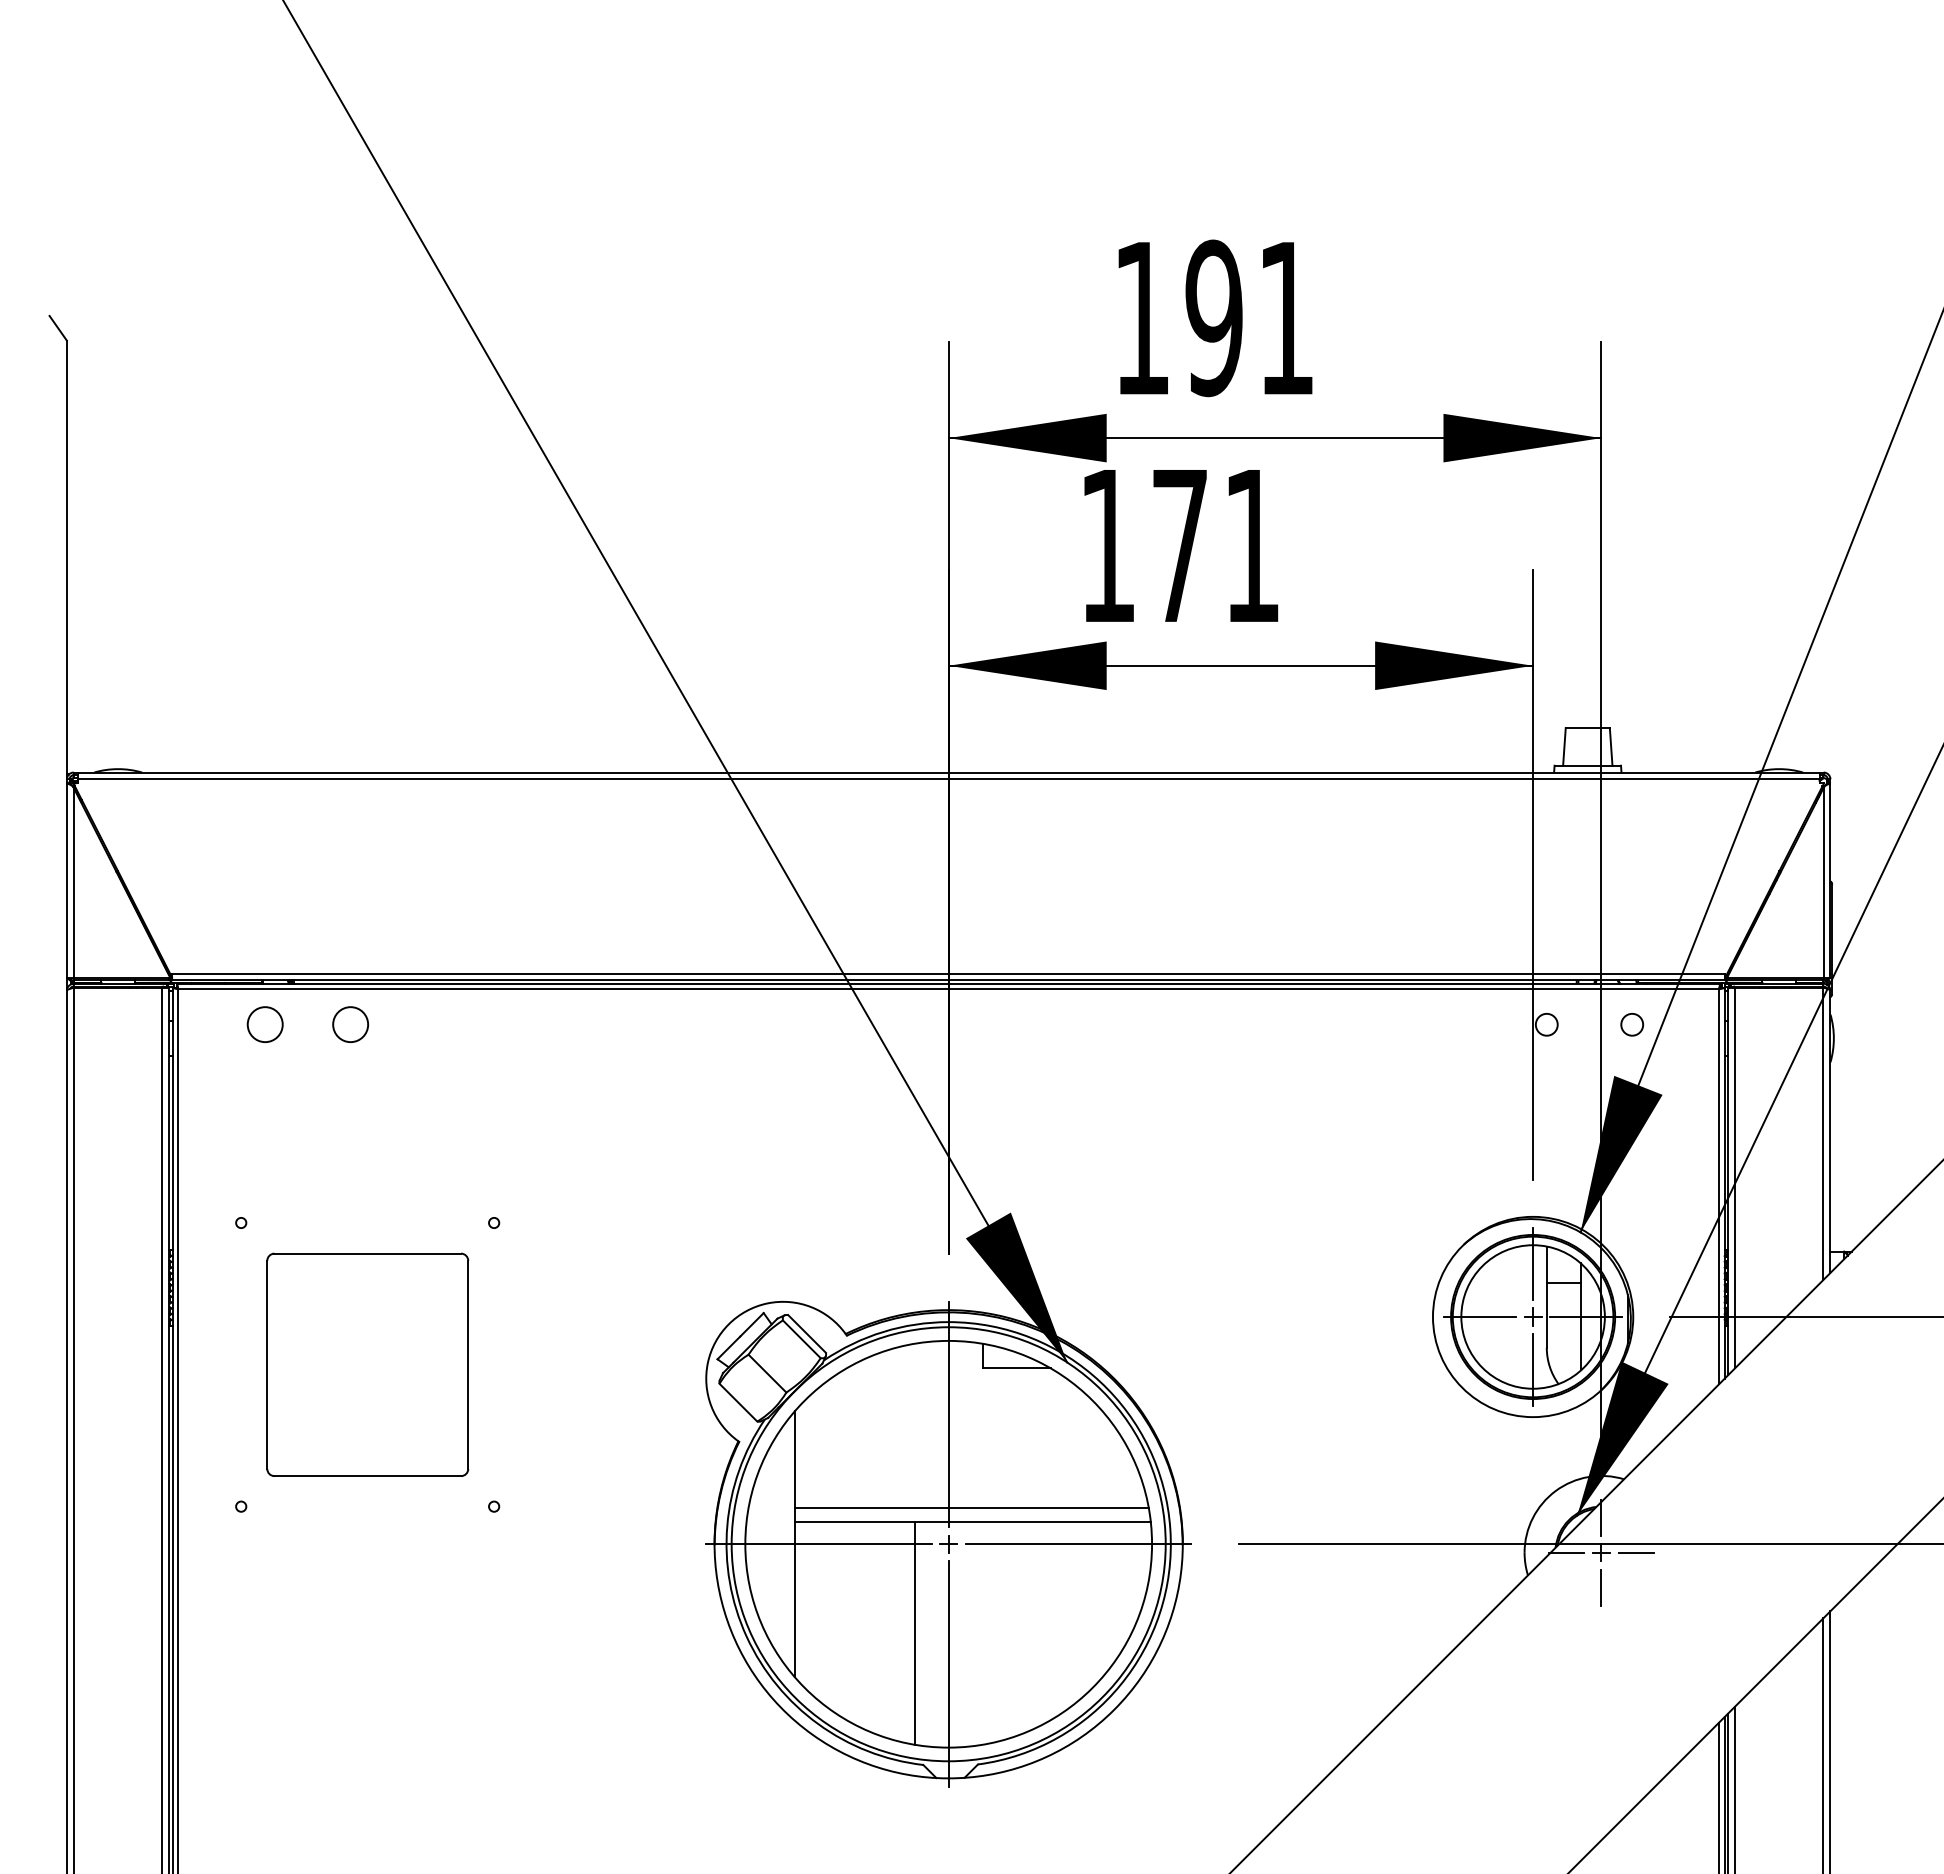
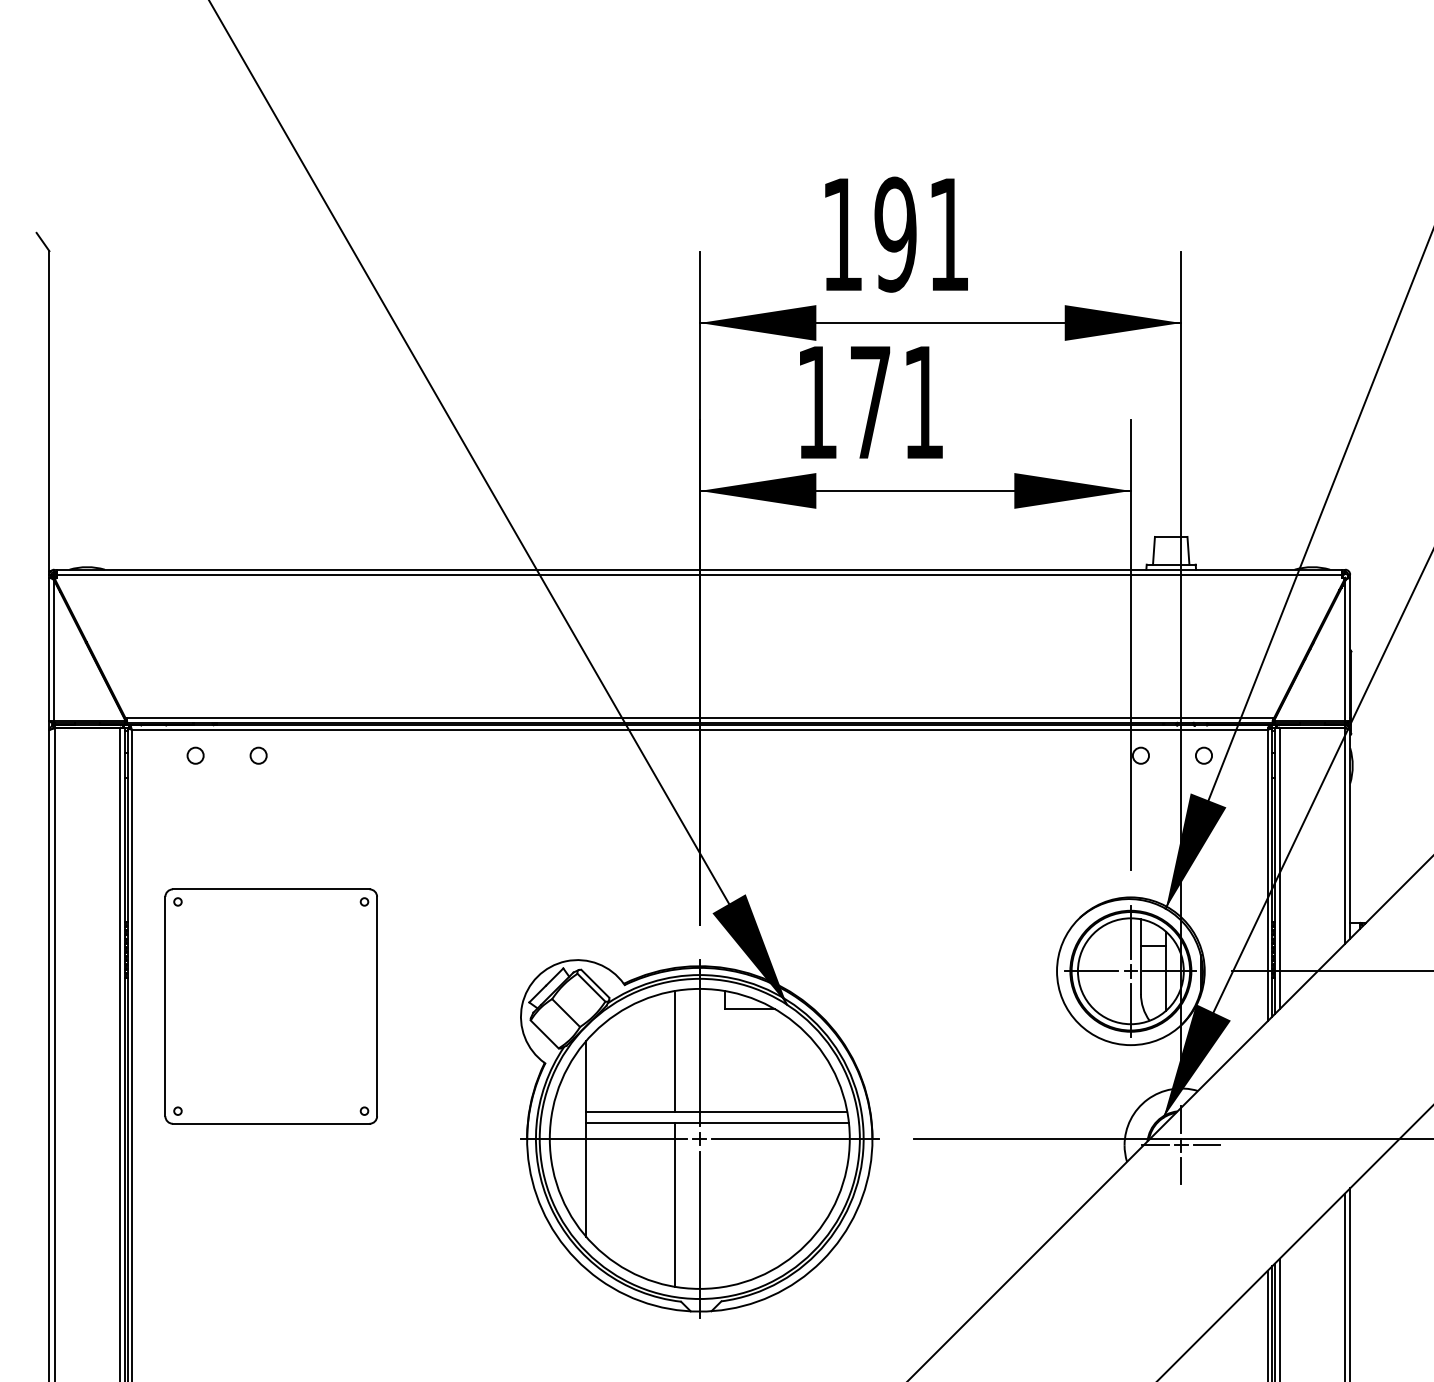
circle: (264, 1024) -> (195, 755), size x0.62
circle: (350, 1024) -> (258, 755), size x0.62
part: (367, 1364) -> (271, 1006), size x1.43
line: (914, 1425) -> (674, 1051), added

